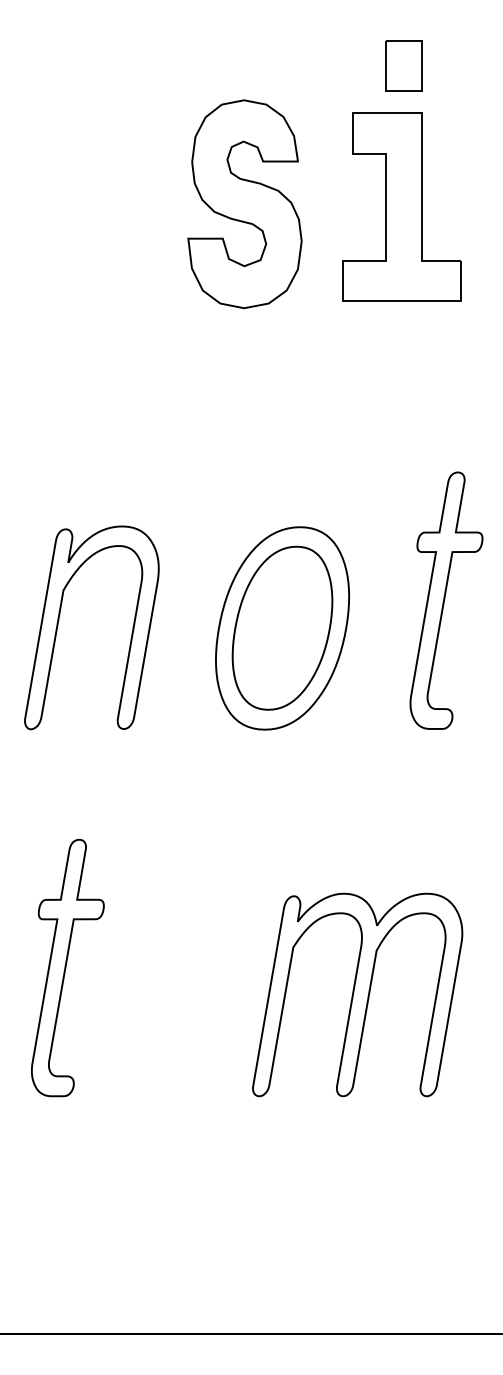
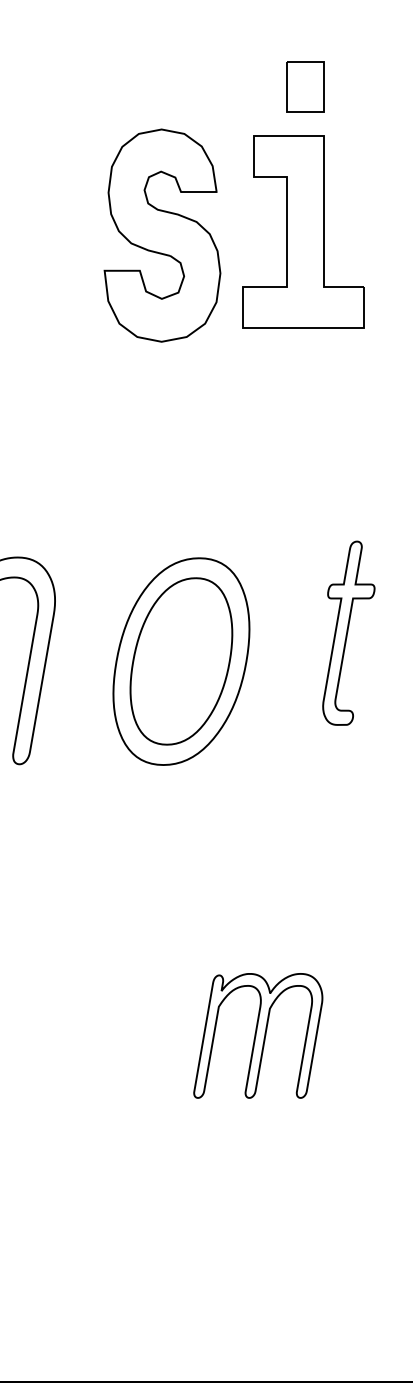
part: (244, 204) -> (162, 235), moved
part: (446, 600) -> (348, 633), size x0.7
part: (357, 994) -> (257, 1035), size x0.6

